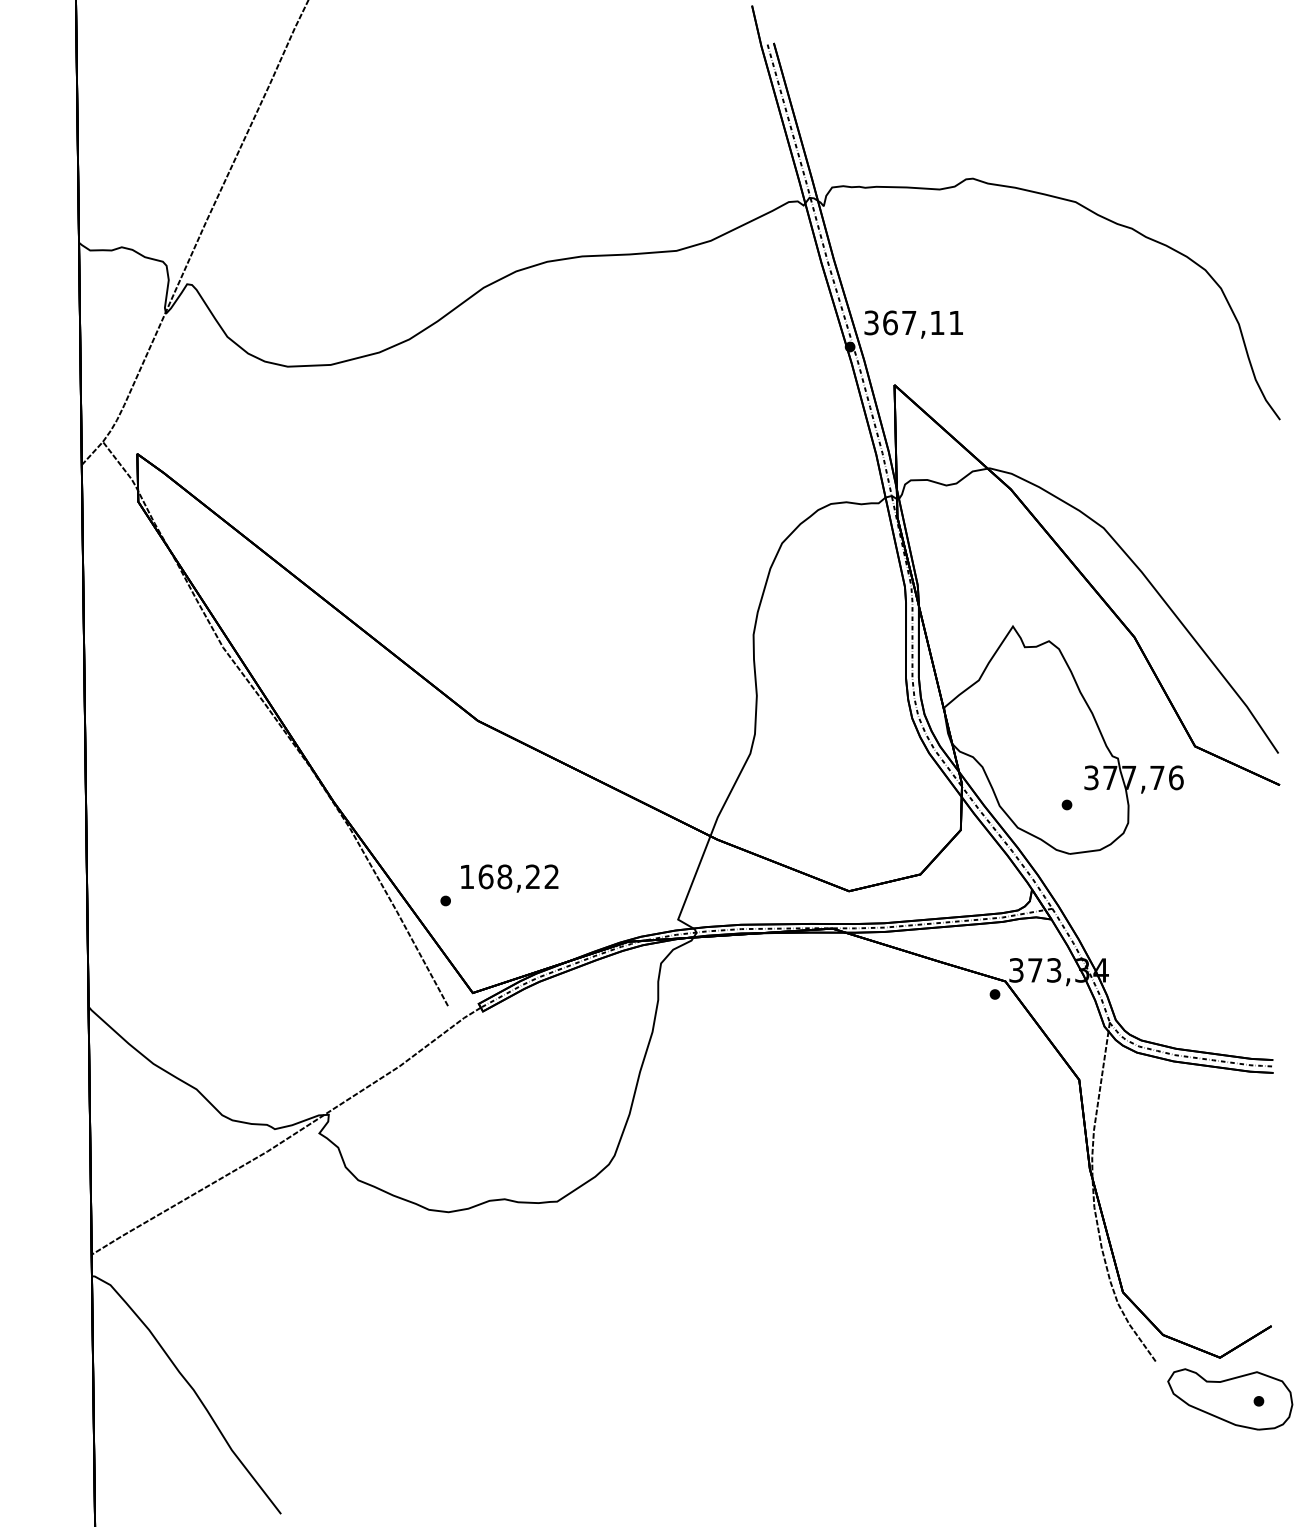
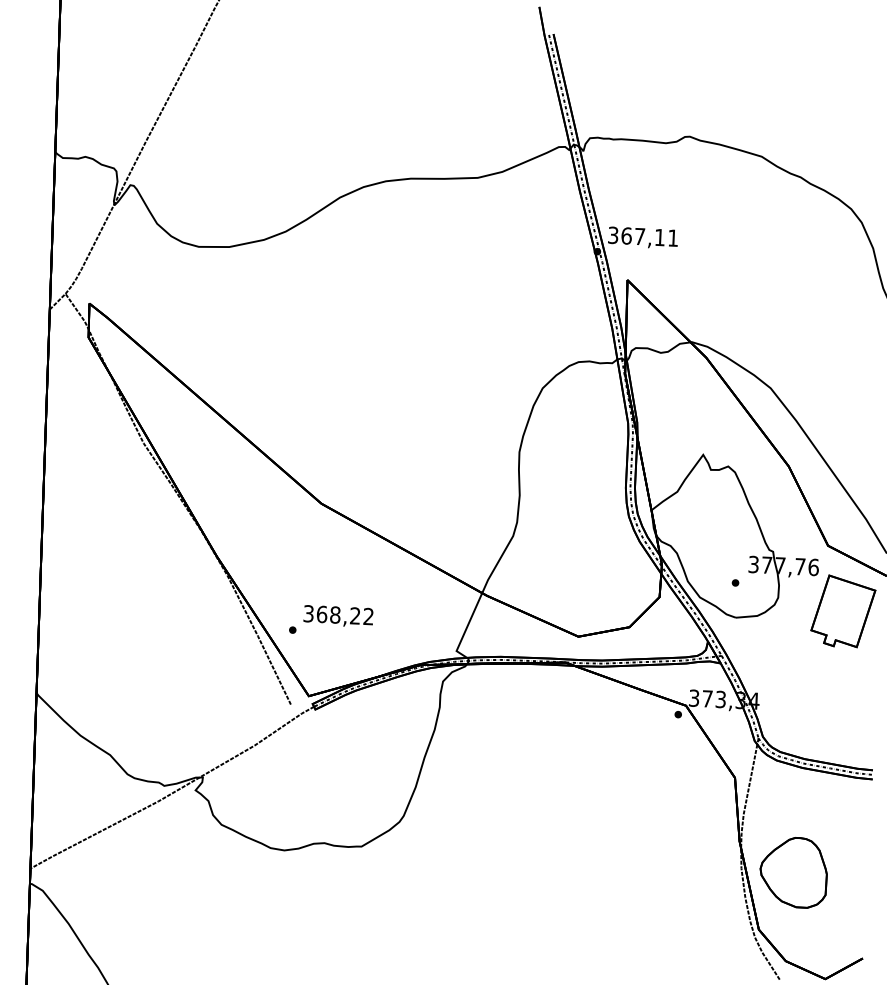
part: (1220, 837) -> (843, 611), added
text: (467, 876) -> (308, 613), 168,22 -> 368,22
part: (1168, 1209) -> (793, 872), added

